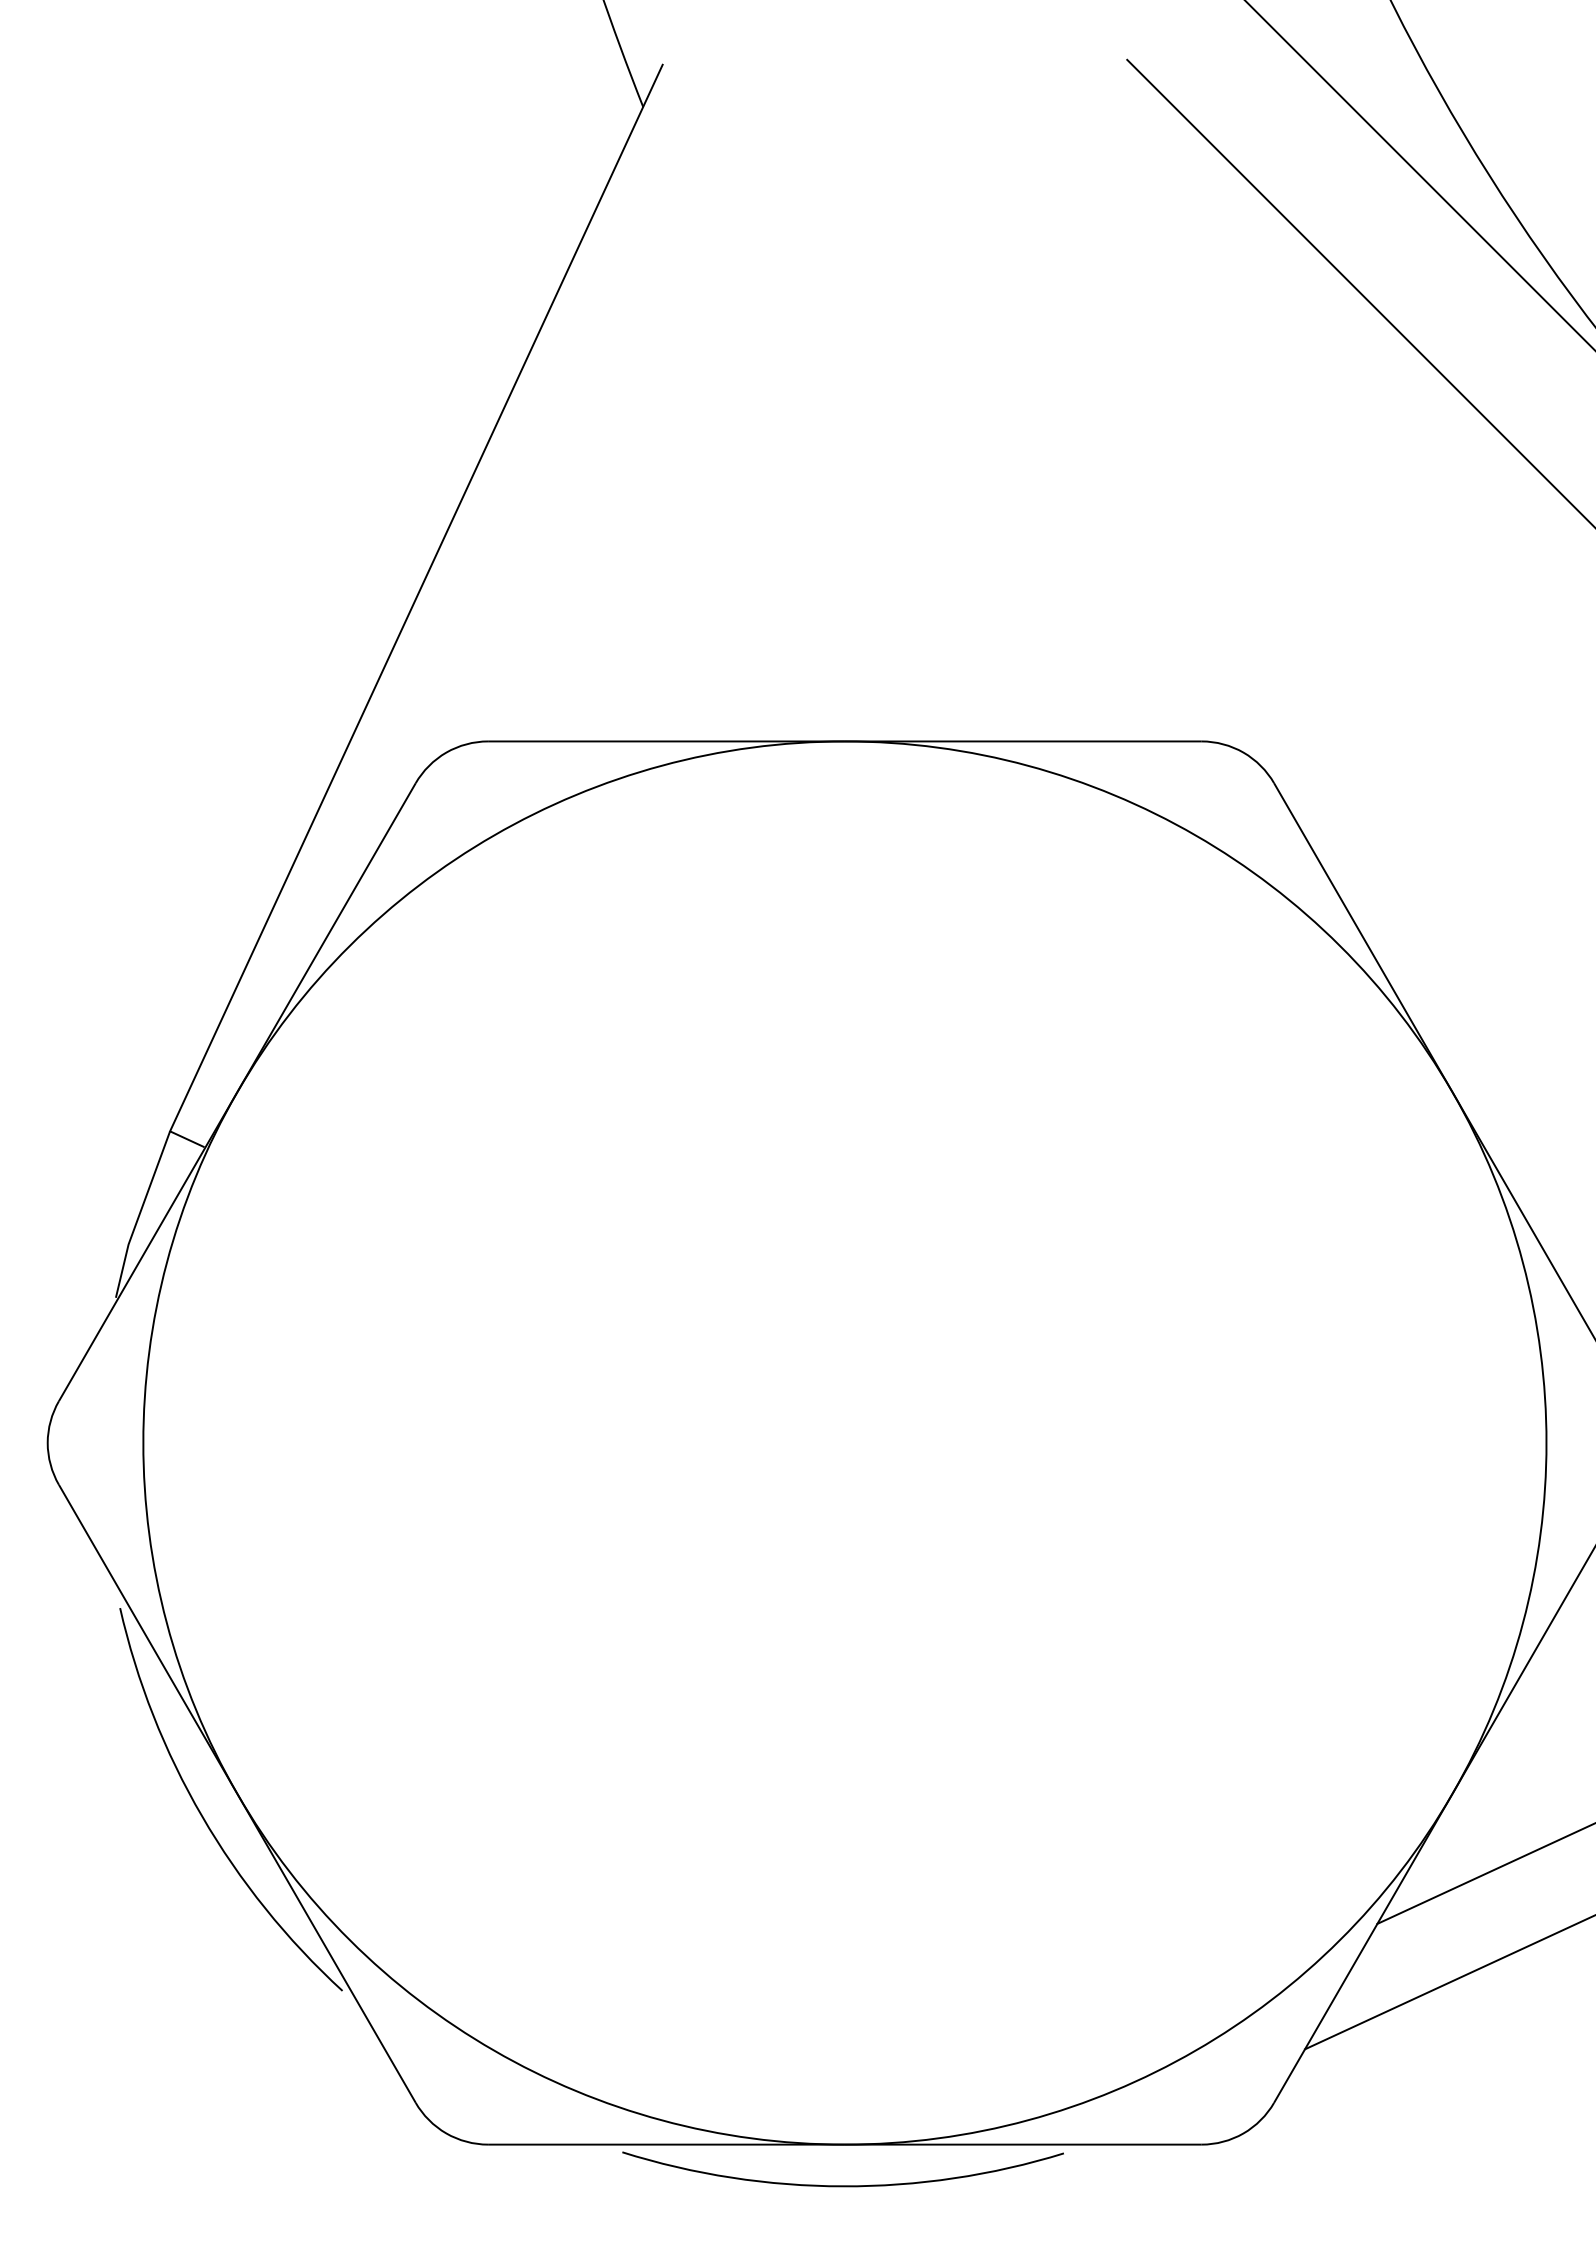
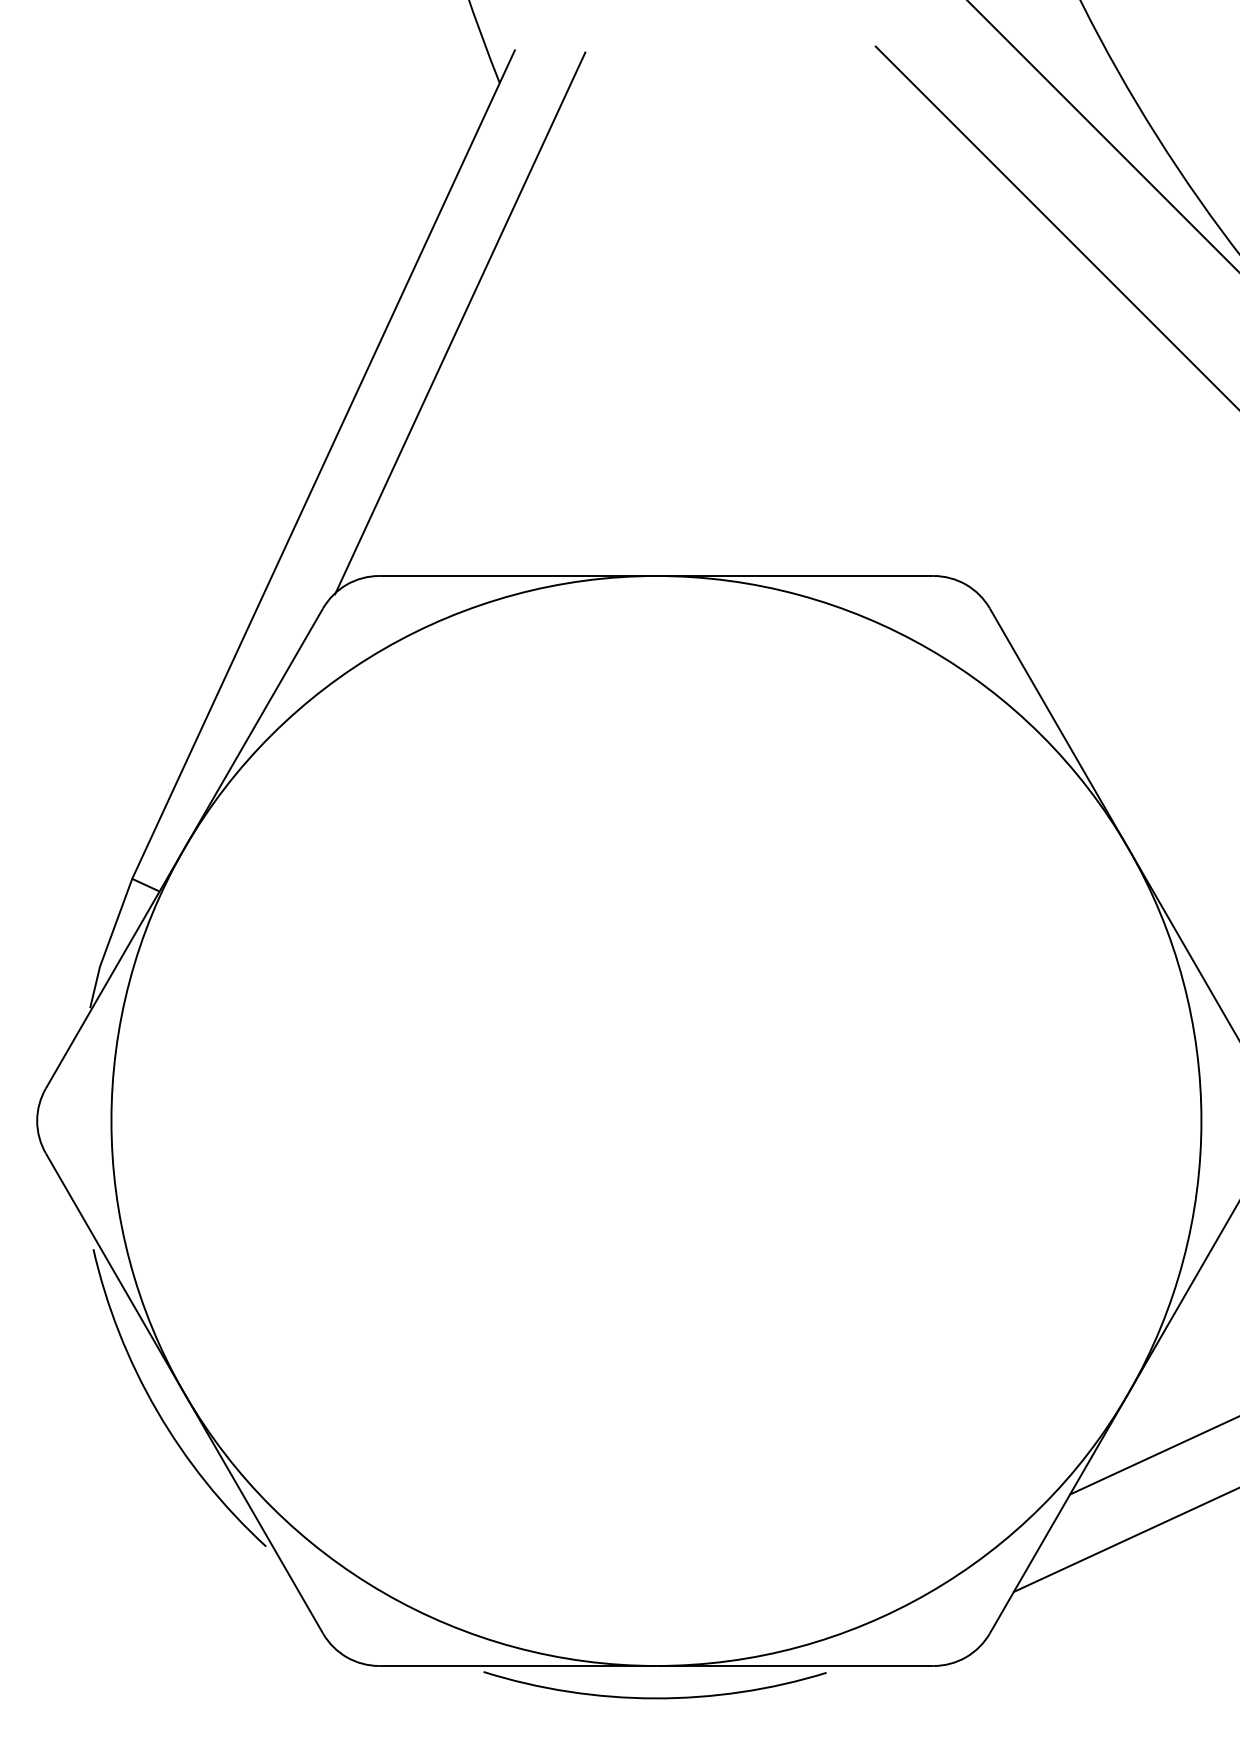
line: (592, 416) -> (460, 323), added

